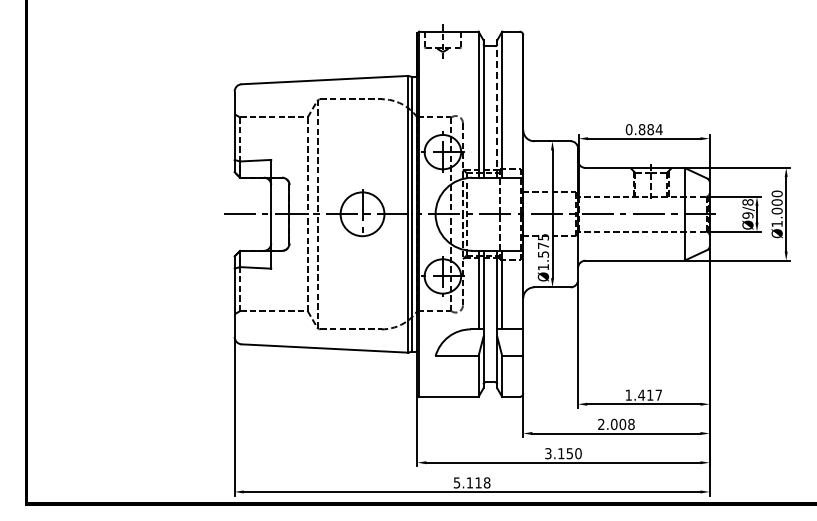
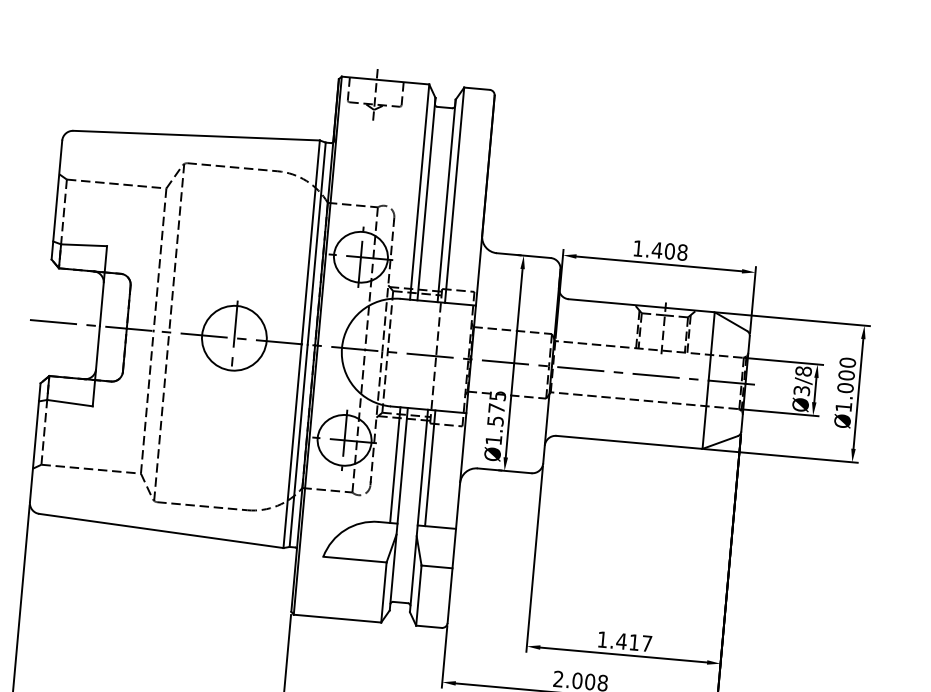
line: (497, 109) -> (446, 201), dashed -> solid
text: (643, 129) -> (659, 250), 0.884 -> 1.408
text: (747, 215) -> (801, 390), Ø9/8 -> Ø3/8

